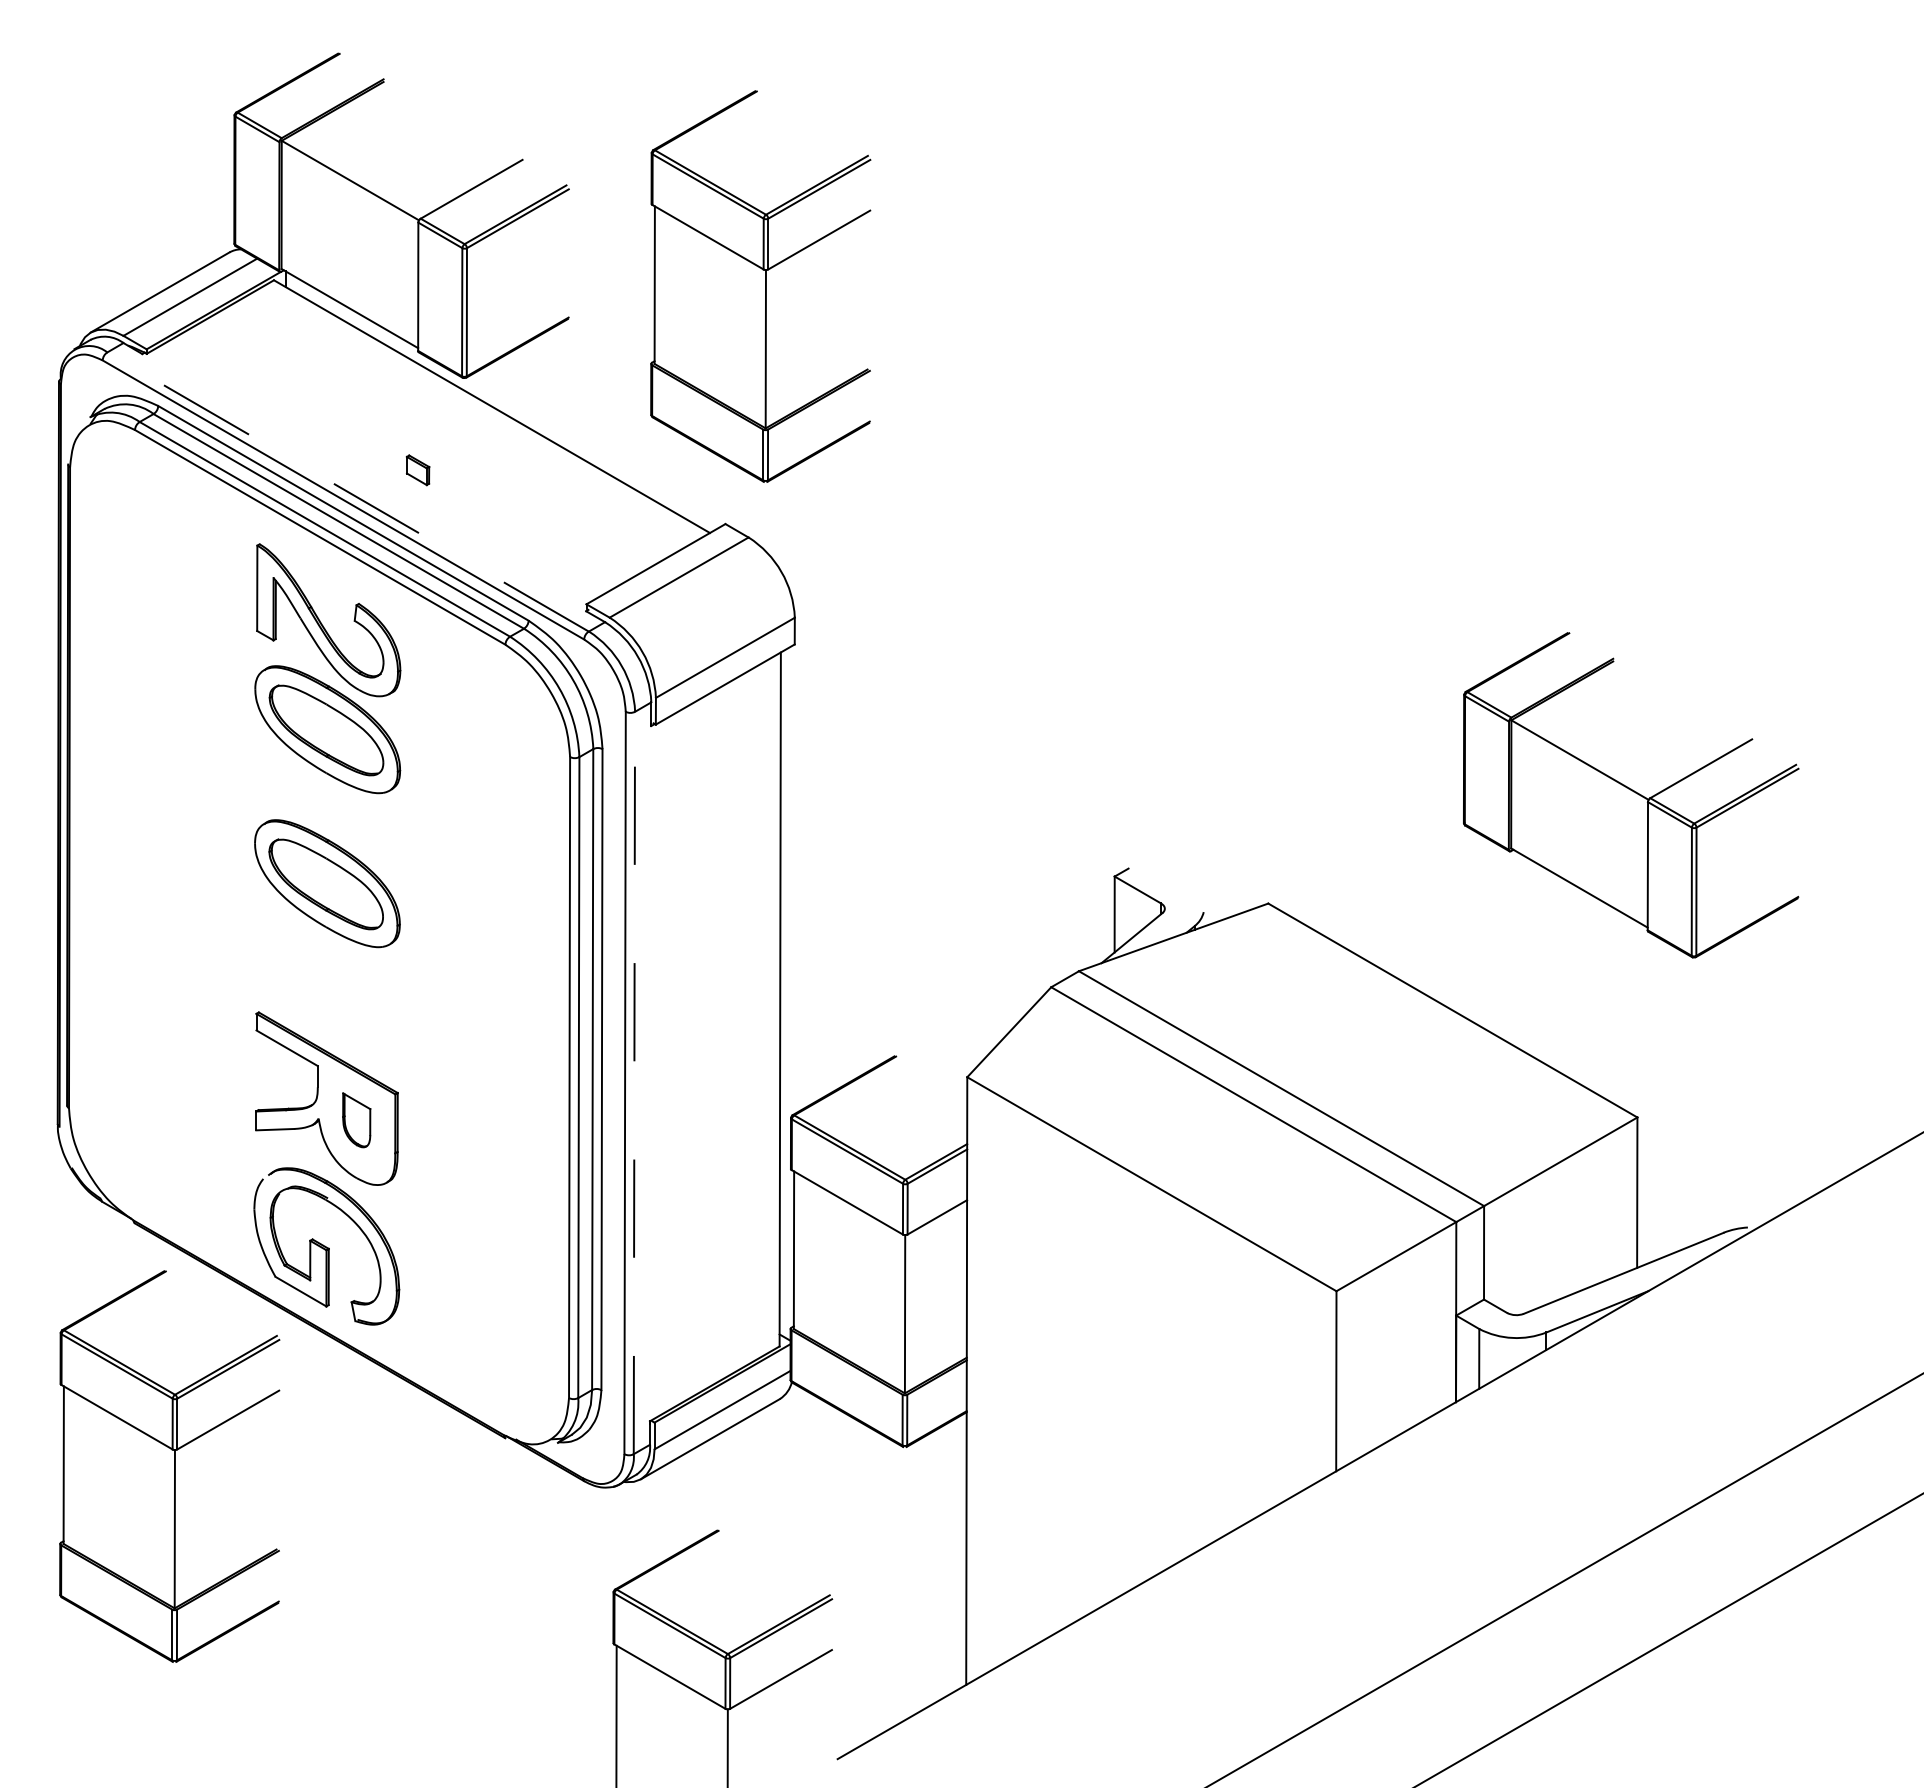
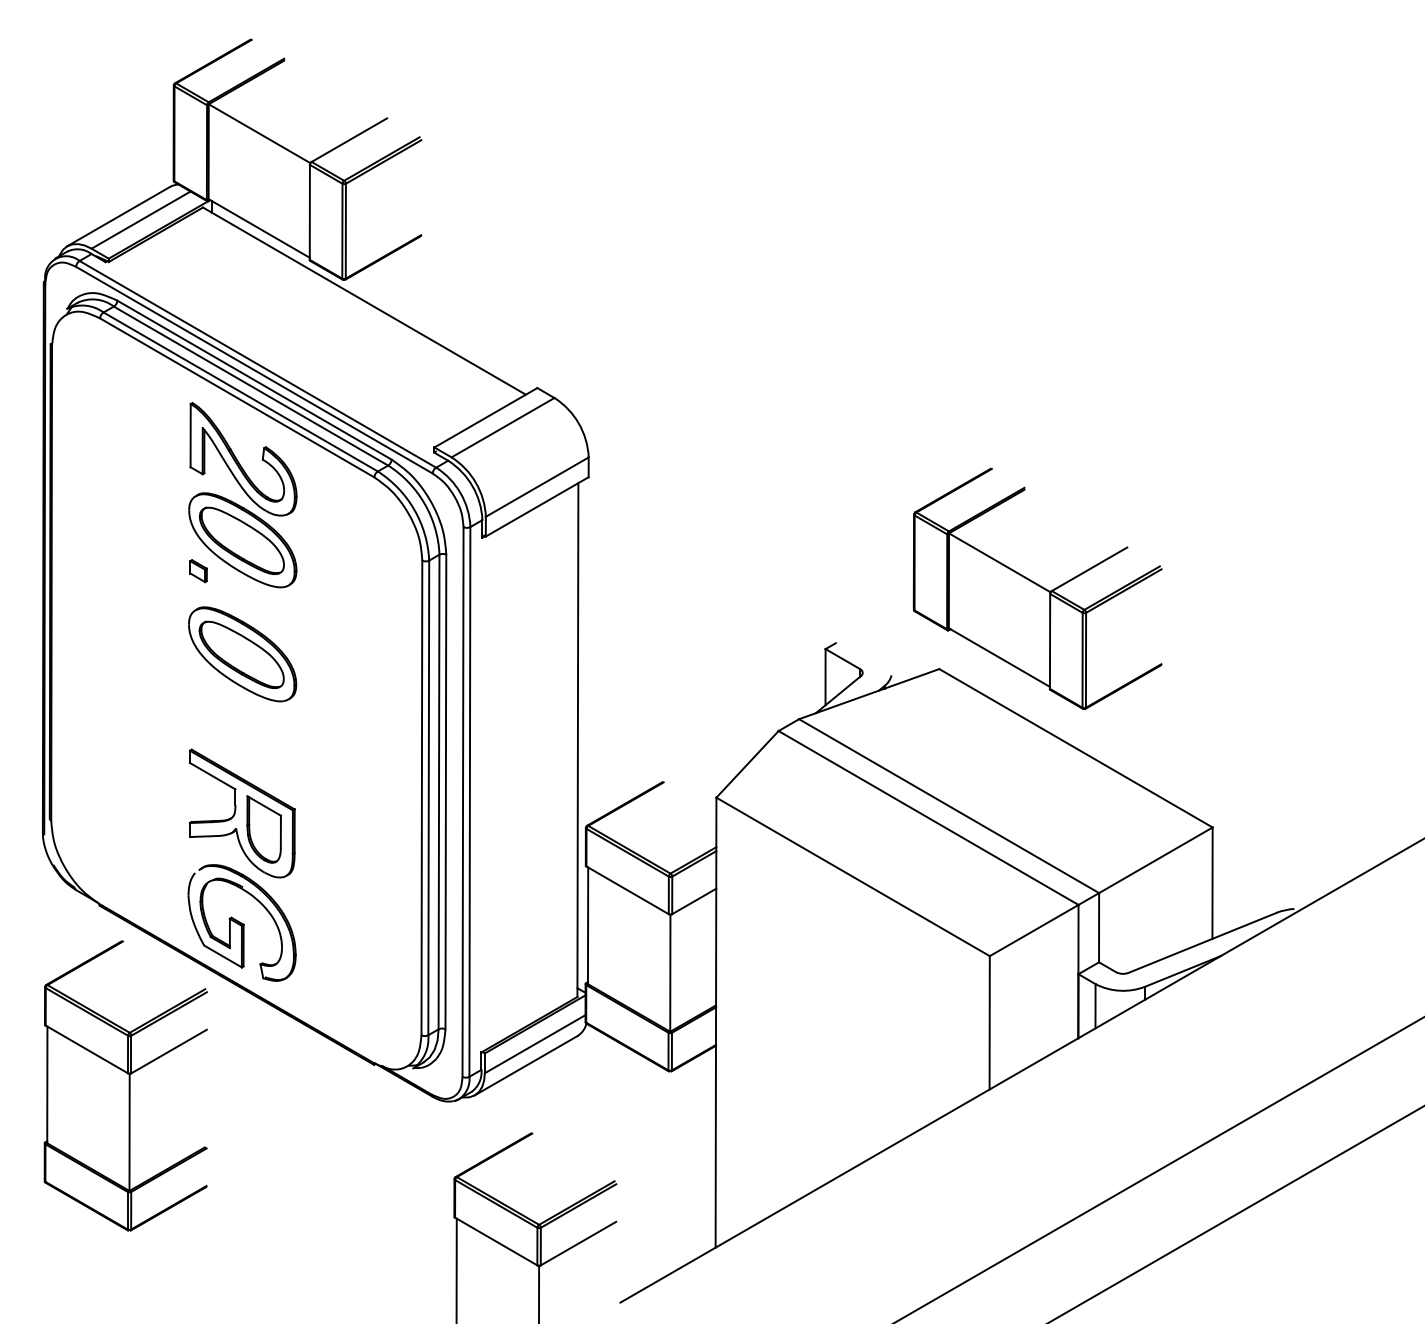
part: (760, 286) -> (563, 212), removed
part: (417, 470) -> (198, 571), moved
line: (347, 491) -> (257, 363), dashed -> solid
part: (1631, 795) -> (1037, 589), moved
line: (634, 1082) -> (469, 801), dashed -> solid
part: (356, 1120) -> (264, 829), size x1.67

